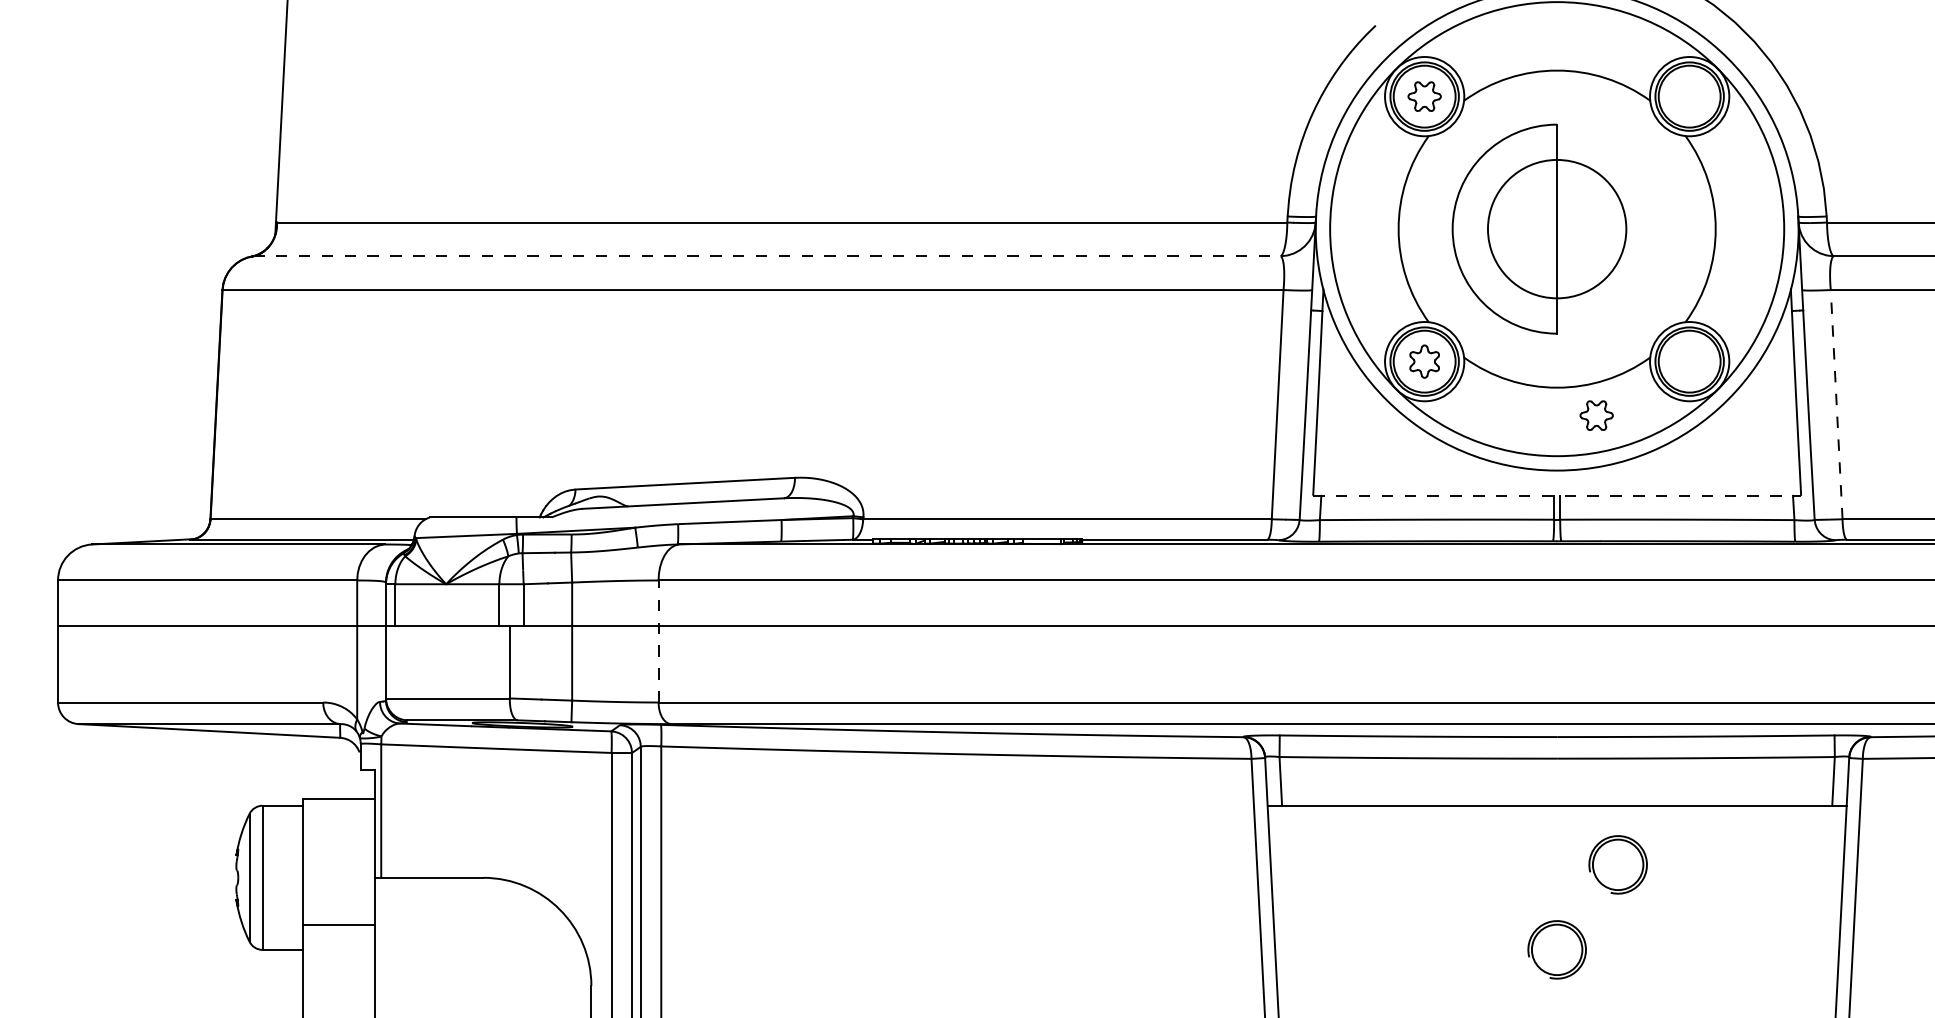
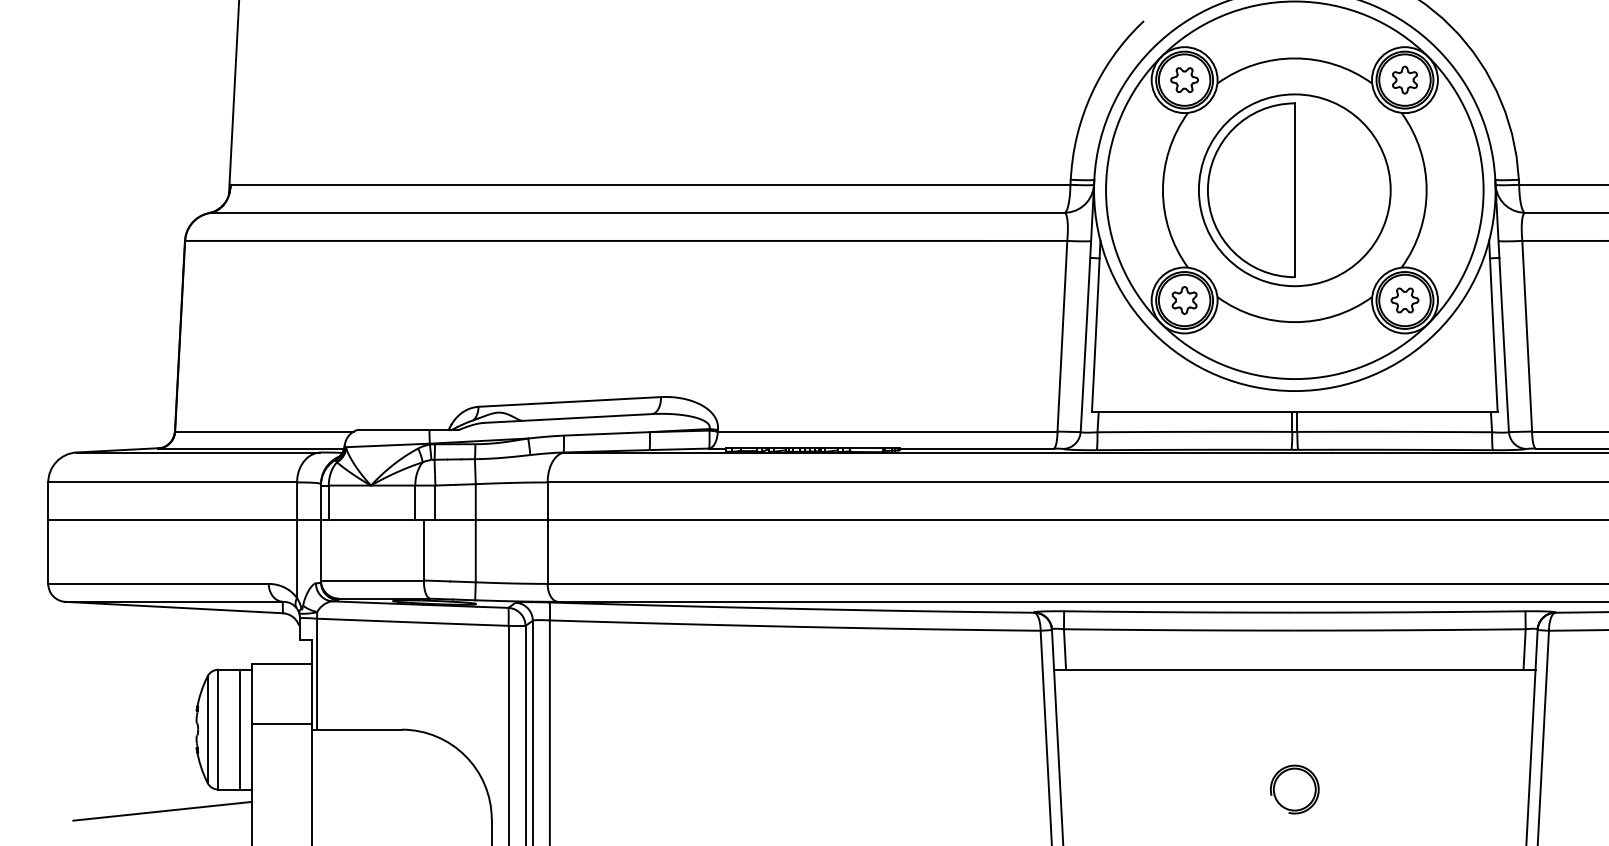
part: (1689, 96) -> (1404, 80), added
circle: (1556, 228) -> (1294, 189), size x1.67
line: (766, 256) -> (637, 213), dashed -> solid
line: (1836, 404) -> (1527, 336), dashed -> solid
part: (1596, 415) -> (1404, 300), moved
line: (1557, 495) -> (1295, 411), dashed -> solid
line: (658, 641) -> (547, 533), dashed -> solid
part: (1617, 864) -> (1344, 718), removed
line: (288, 877) -> (239, 729), added
line: (339, 924) -> (282, 723), moved
line: (195, 975) -> (162, 810), added

